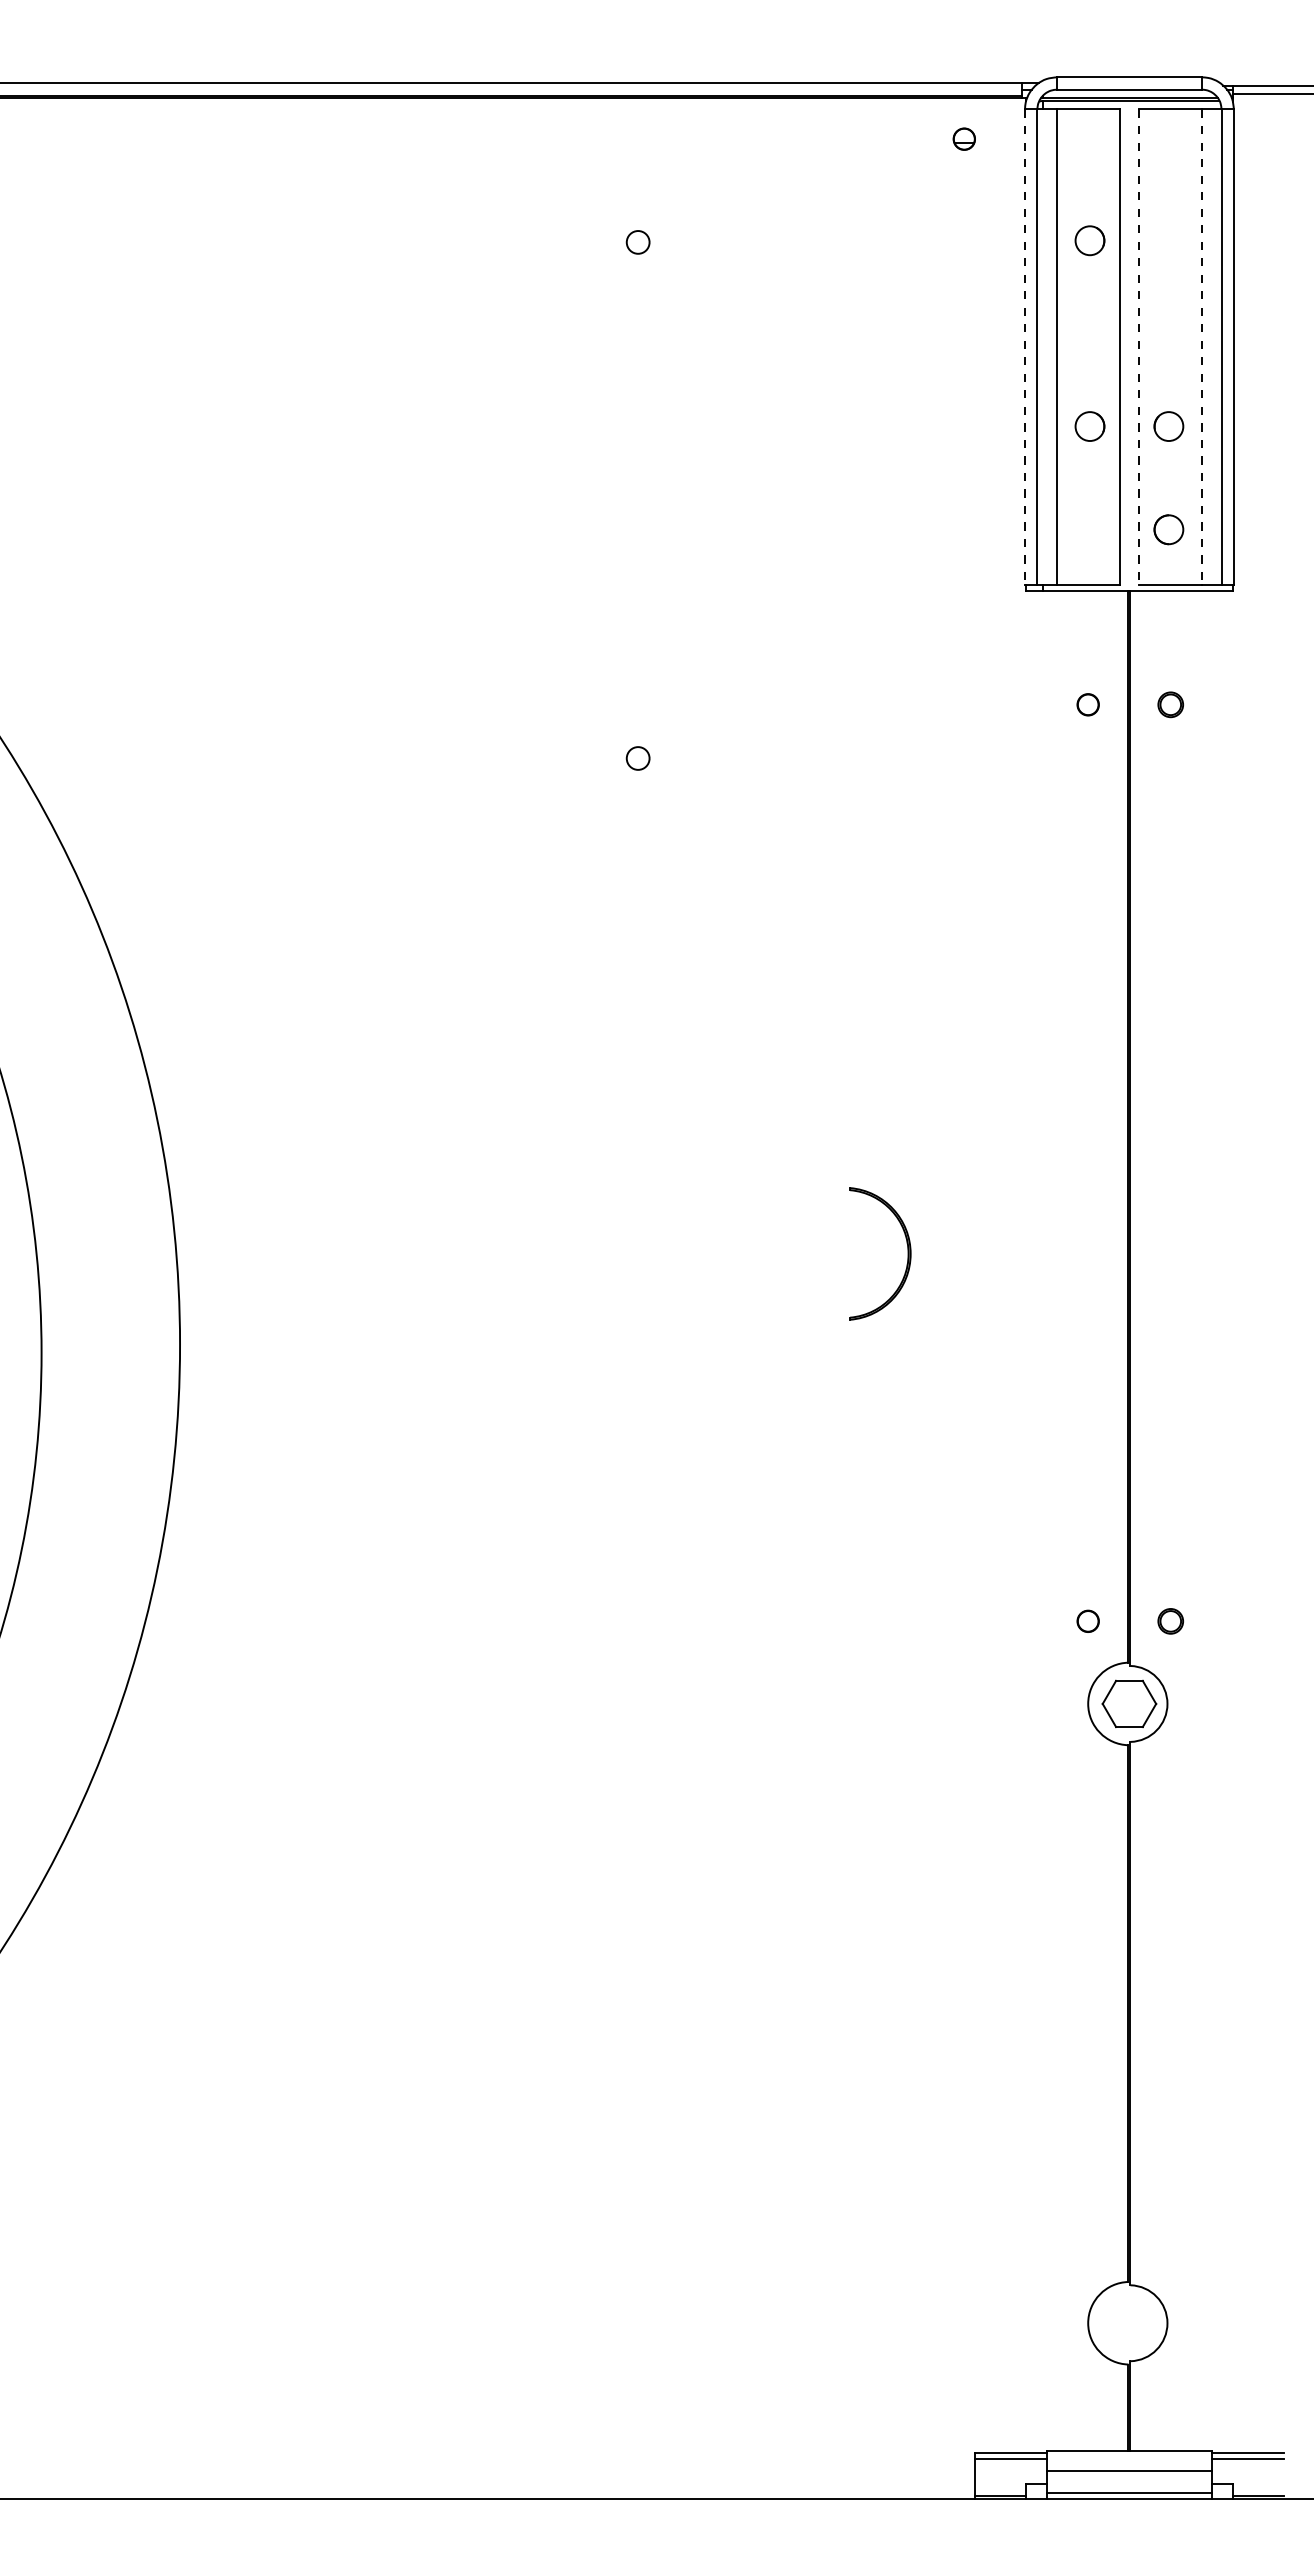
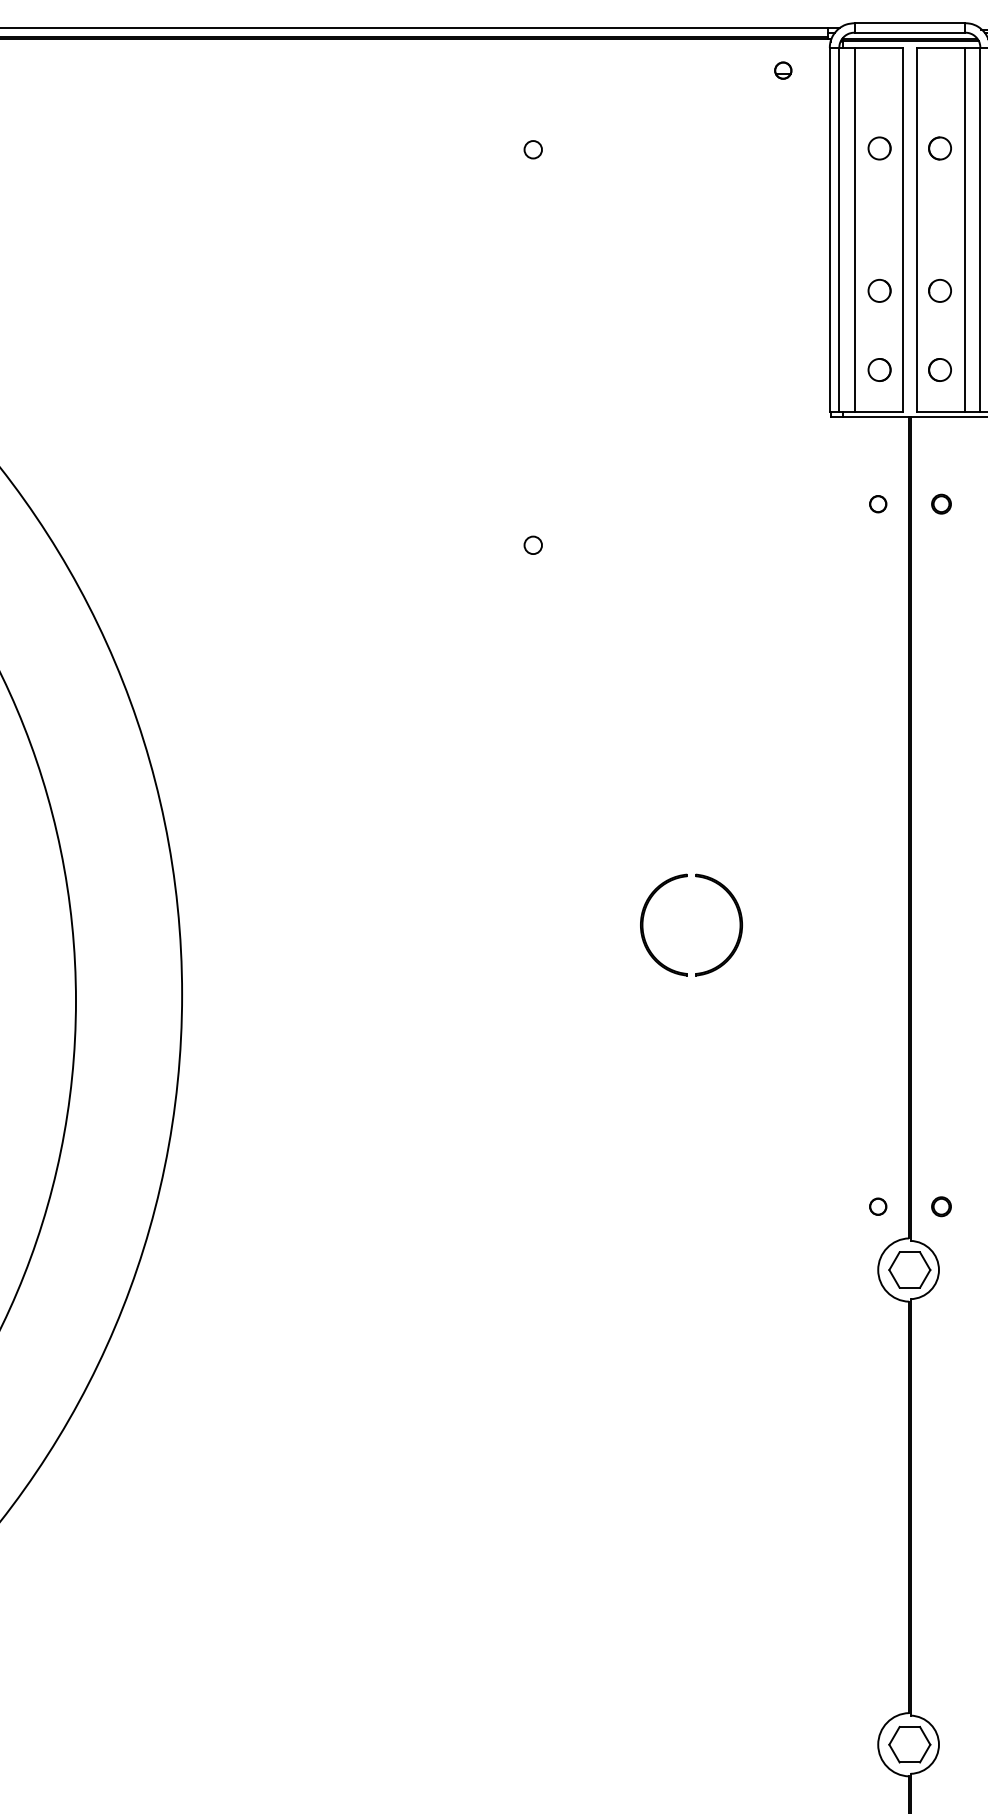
part: (1168, 240) -> (939, 148), added
line: (1025, 347) -> (830, 230), dashed -> solid
line: (1138, 347) -> (916, 230), dashed -> solid
line: (1201, 347) -> (965, 230), dashed -> solid
part: (1089, 529) -> (879, 369), added
part: (781, 1253) -> (643, 924), added
part: (1129, 2323) -> (909, 1744), added

